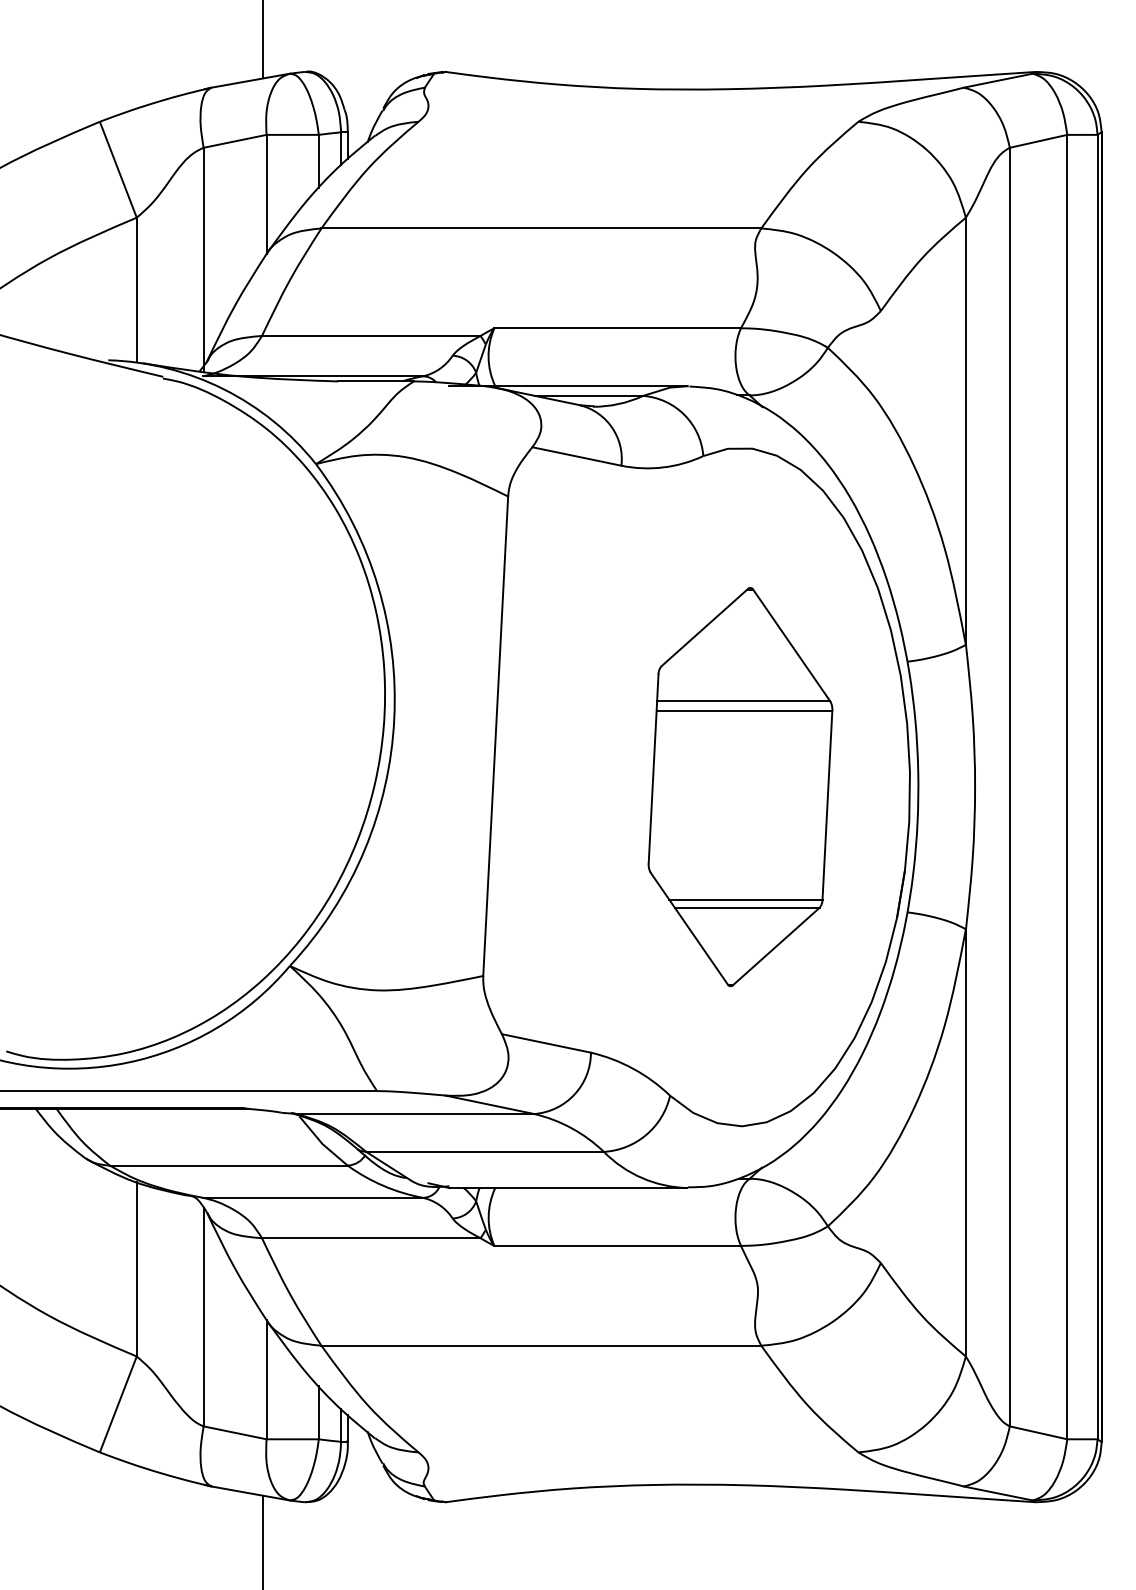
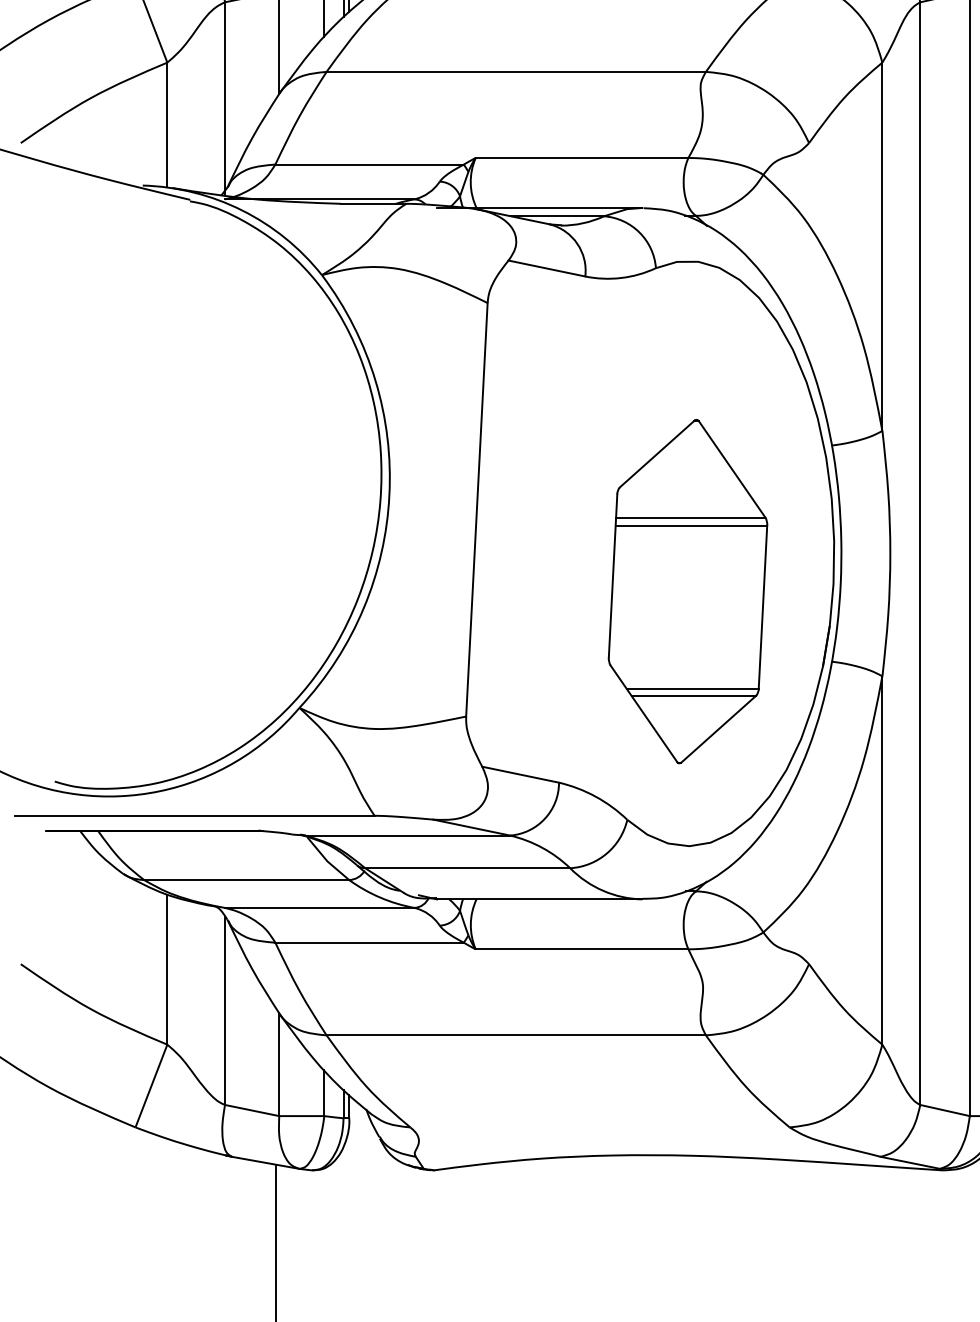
part: (740, 787) -> (688, 591), moved

